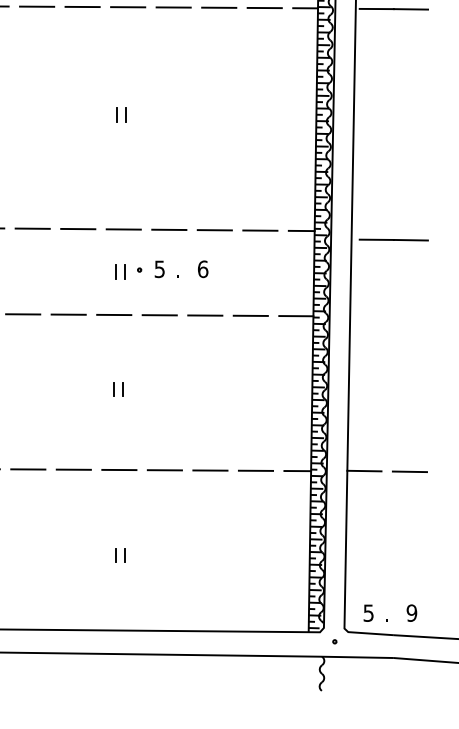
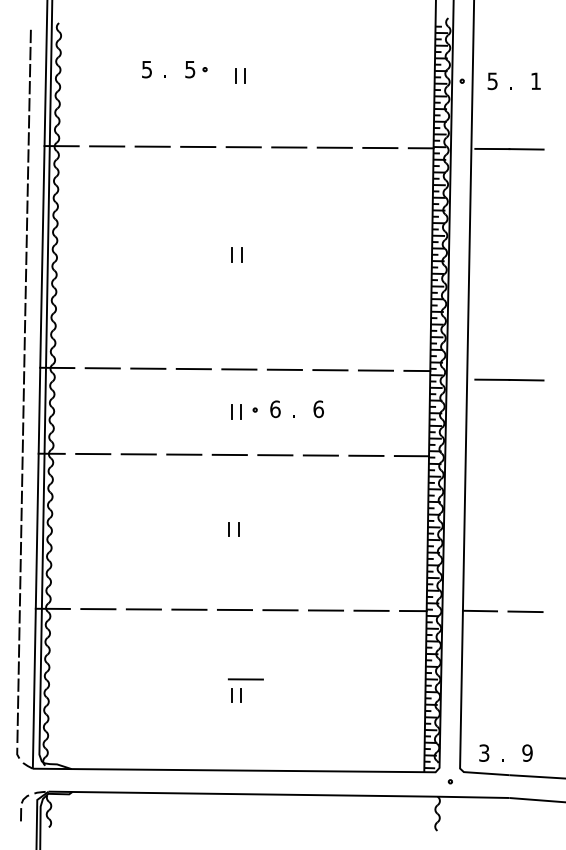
text: (159, 269) -> (275, 409), 5 -> 6
line: (129, 539) -> (245, 679), added
text: (368, 612) -> (484, 752), 5 -> 3

